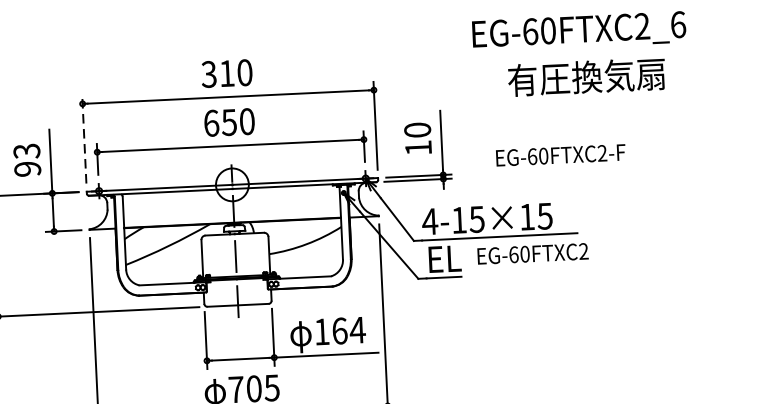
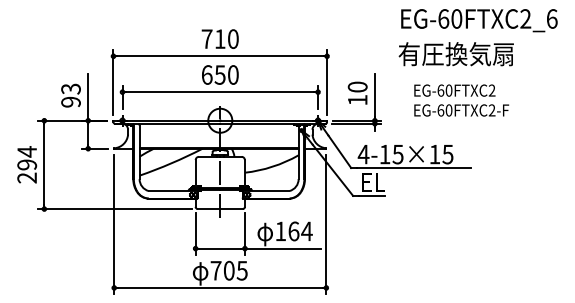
text: (208, 74) -> (206, 39), 310 -> 710
text: (585, 77) -> (455, 54), moved
line: (84, 139) -> (113, 82), dashed -> solid
text: (532, 253) -> (454, 90), moved

